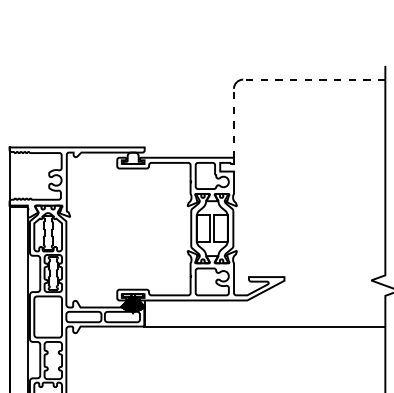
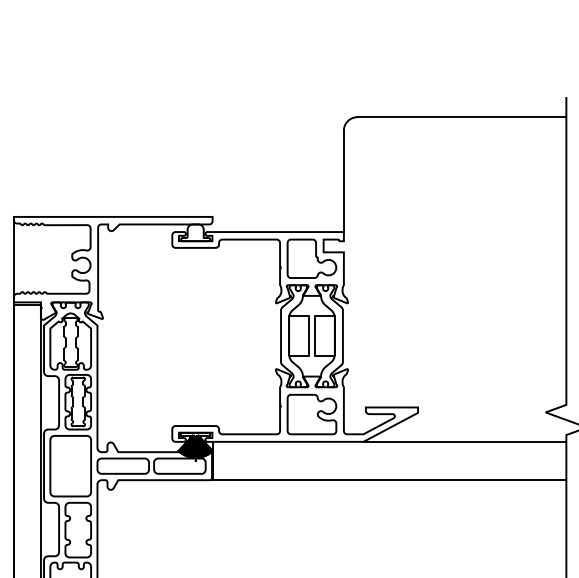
line: (313, 79) -> (460, 117), dashed -> solid
line: (234, 123) -> (344, 181), dashed -> solid
line: (316, 300) -> (465, 441), added

